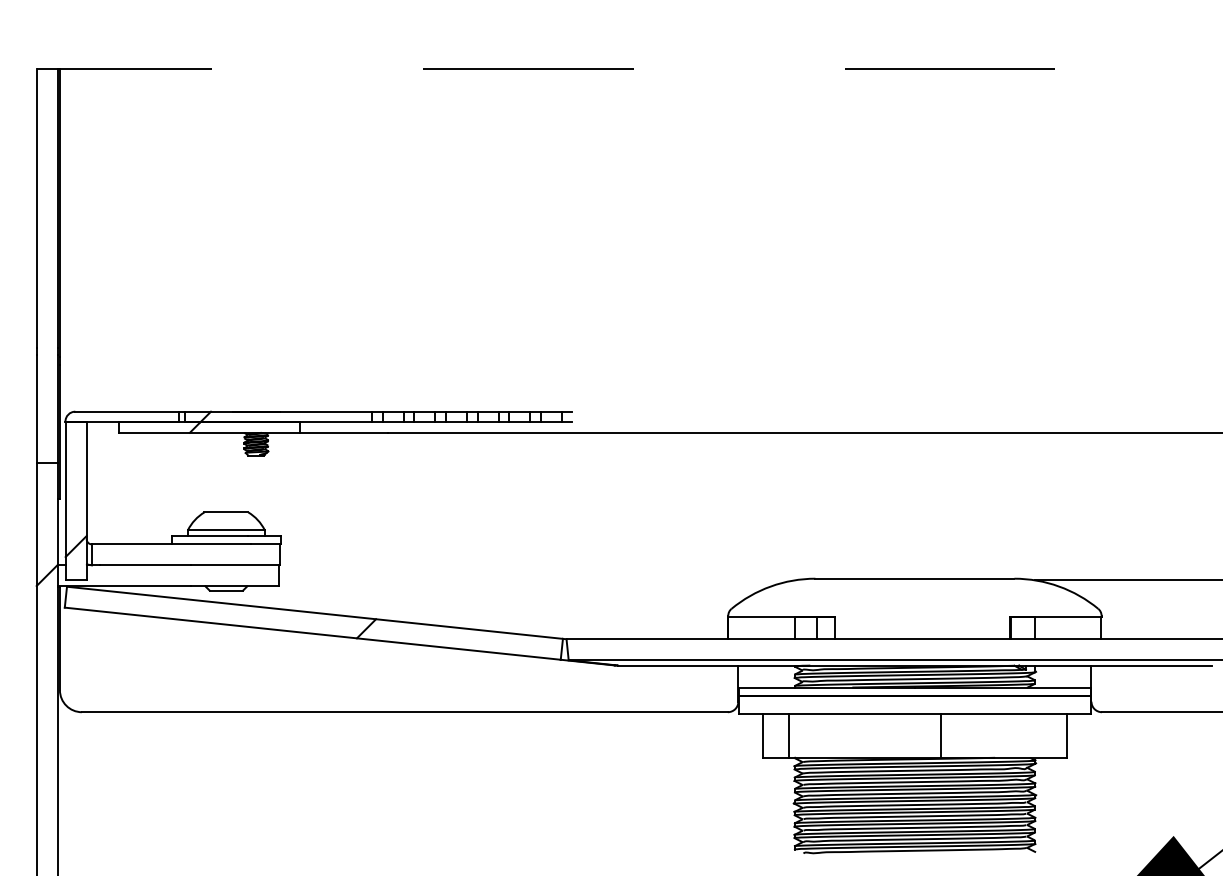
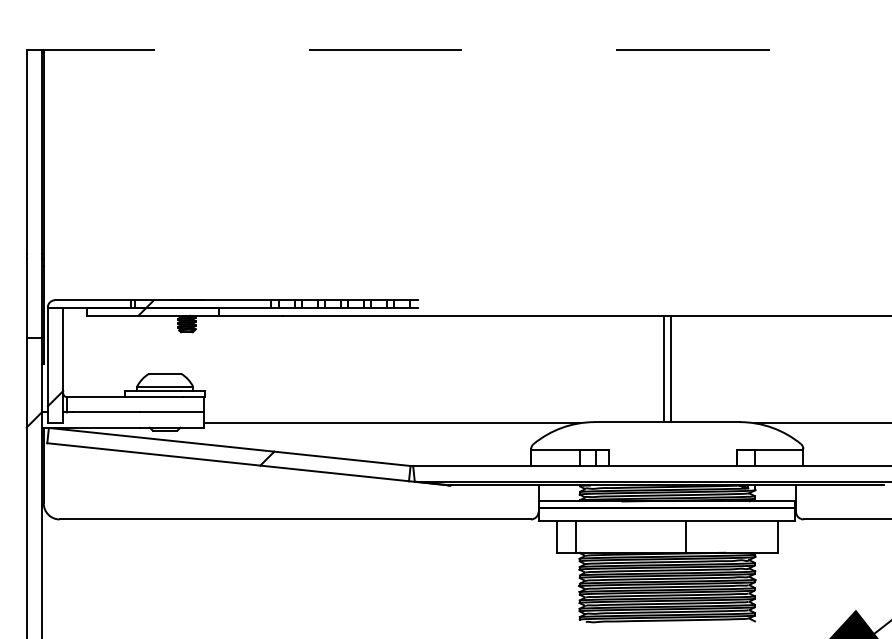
line: (910, 505) -> (664, 368), added
line: (919, 505) -> (670, 368), added
line: (536, 580) -> (391, 423), added

